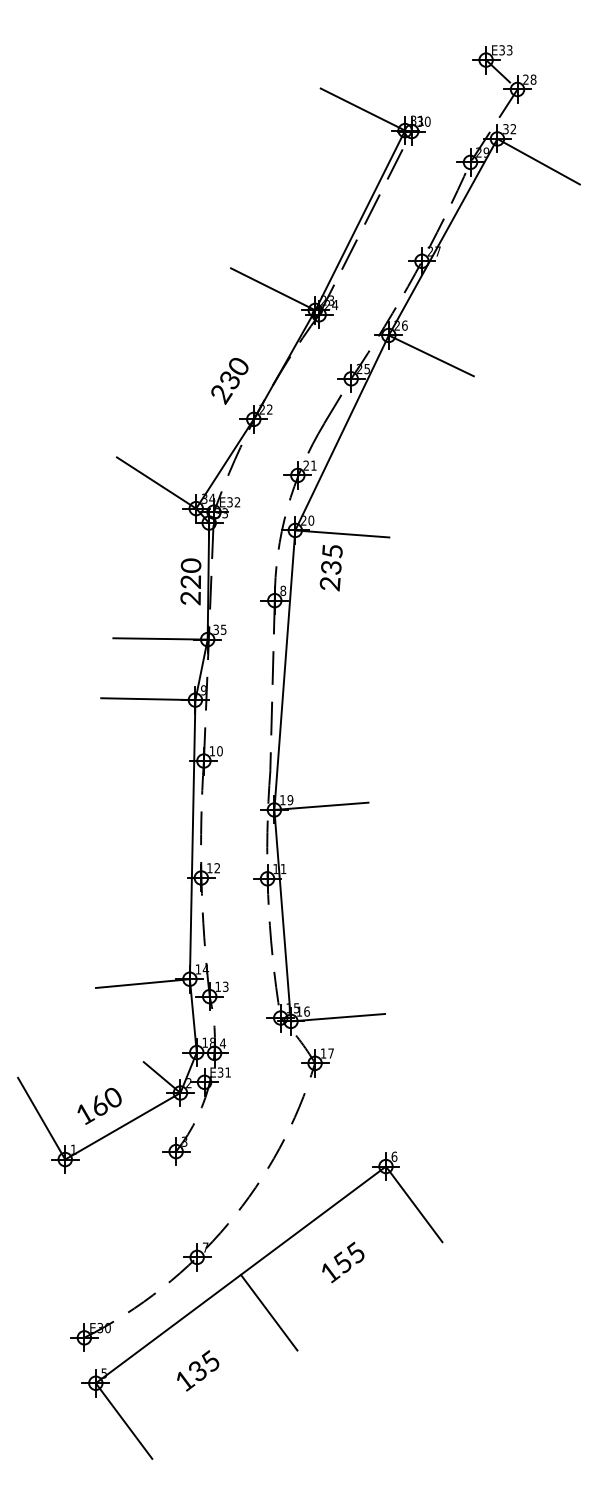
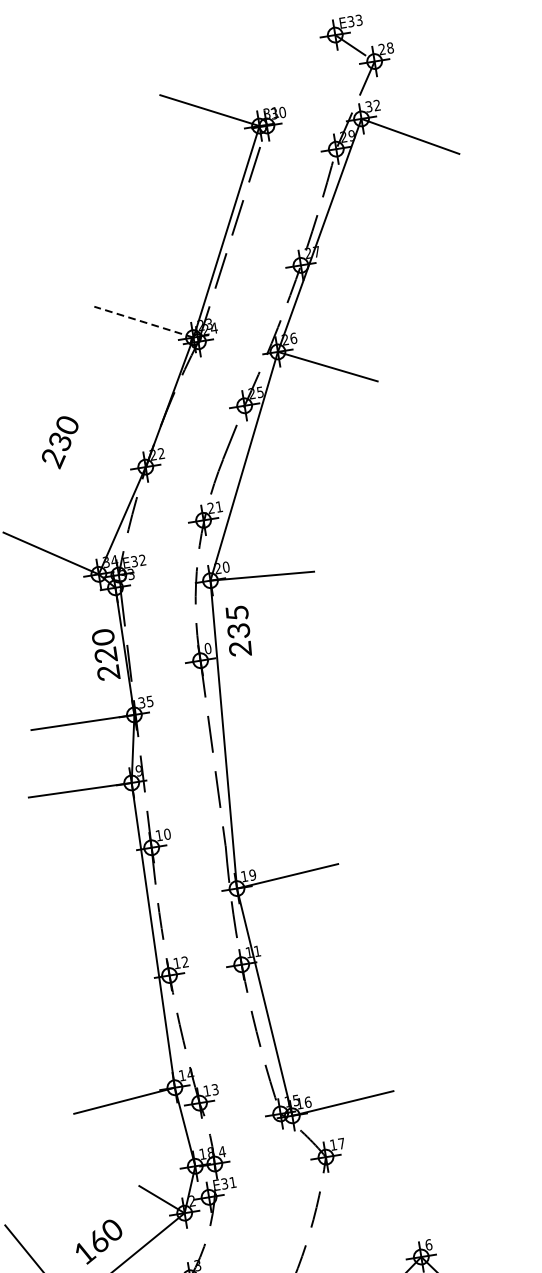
line: (272, 289) -> (143, 322), solid -> dashed
text: (229, 381) -> (60, 443), moved
text: (330, 568) -> (238, 632), moved
text: (283, 590) -> (208, 648), 8 -> 0

